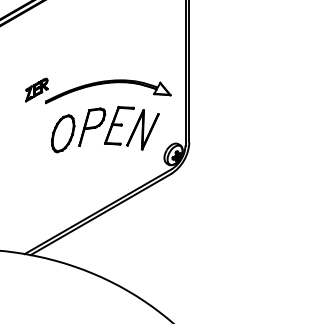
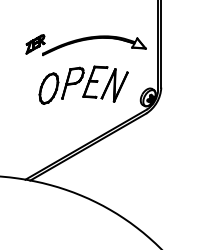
part: (105, 129) -> (83, 85), moved

